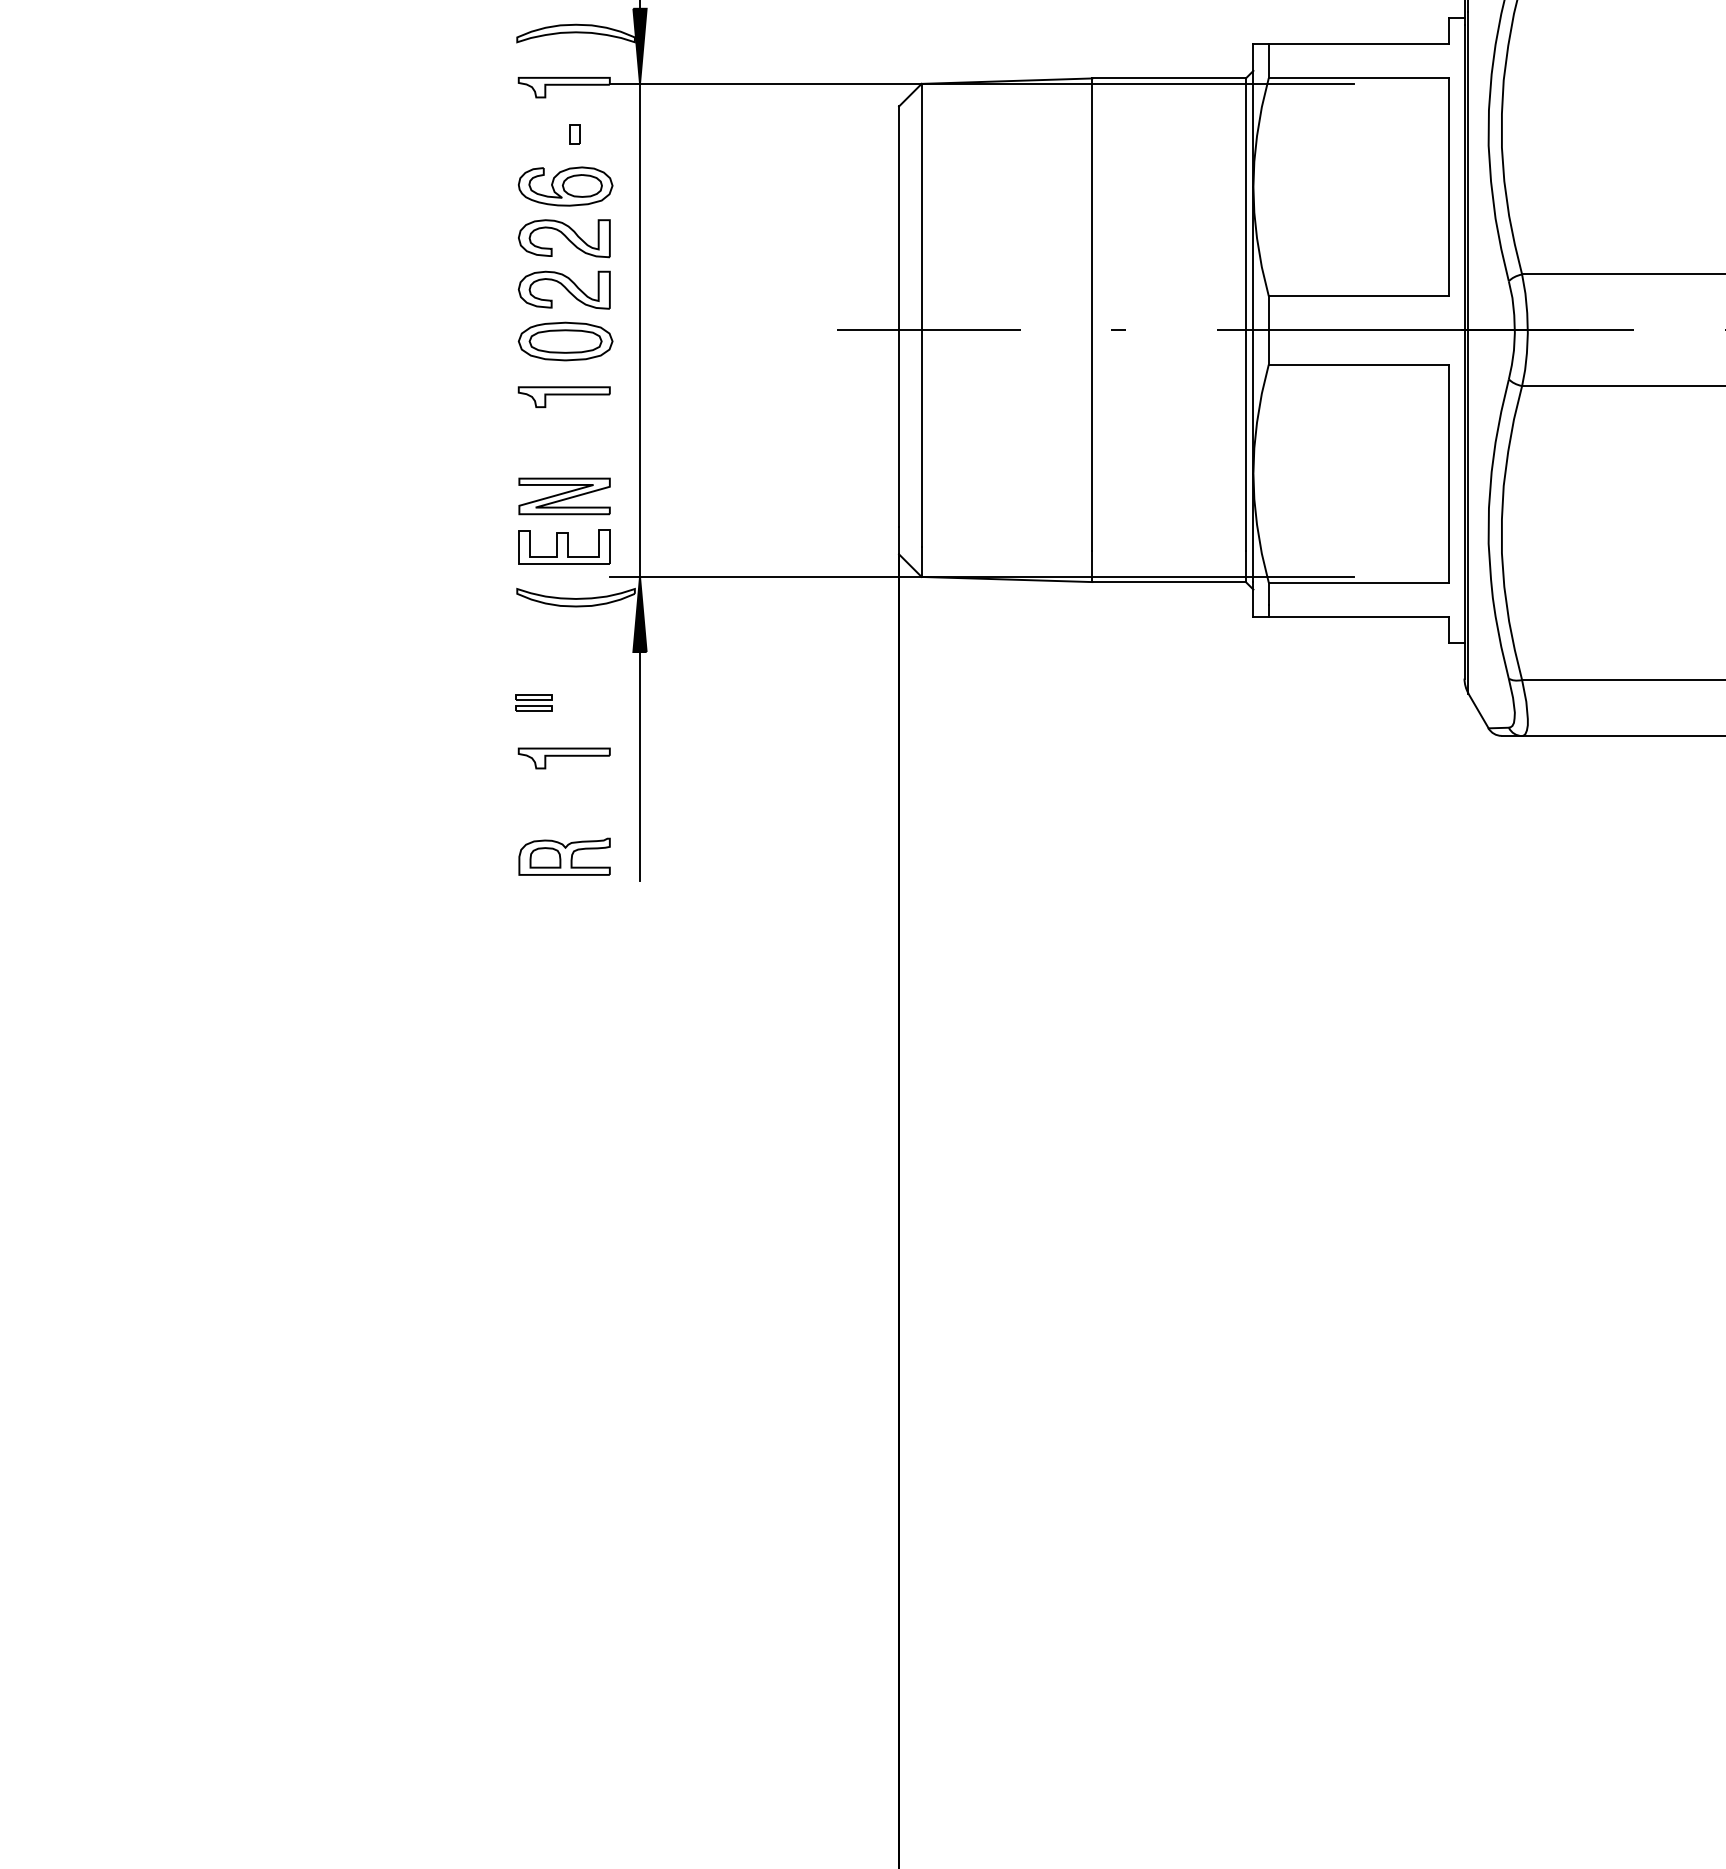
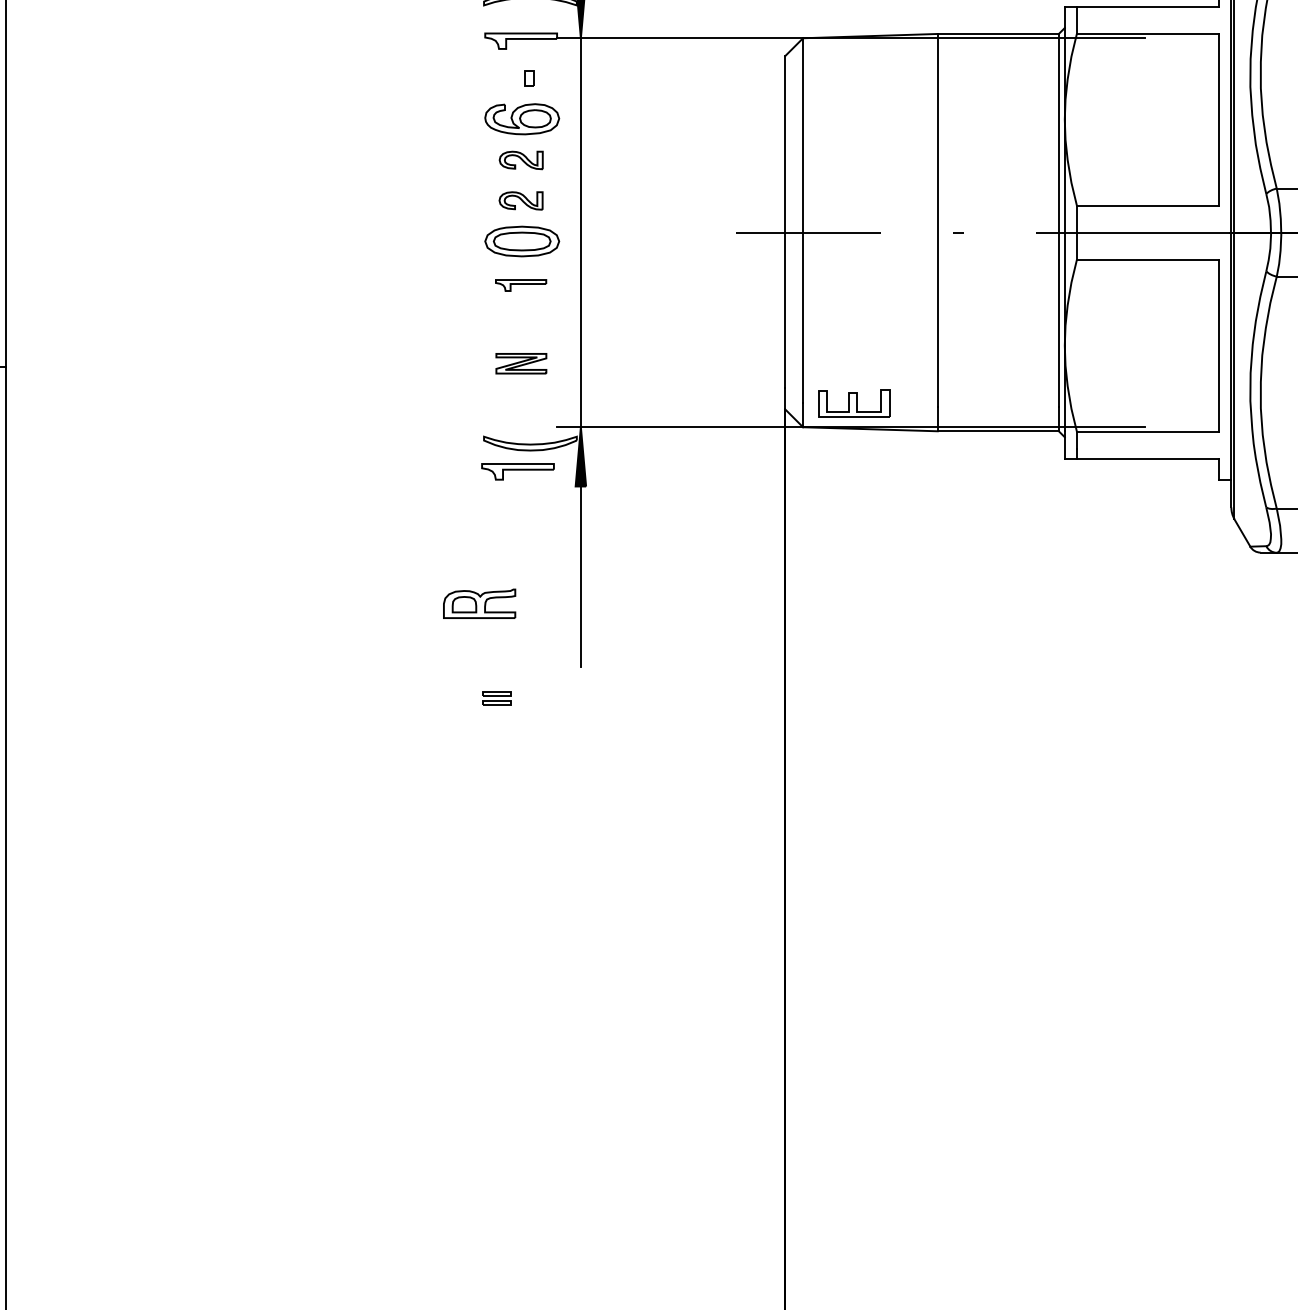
part: (564, 238) -> (521, 160), size x0.6
part: (563, 289) -> (520, 200), size x0.6
part: (563, 397) -> (520, 285), size x0.7
part: (564, 496) -> (521, 363), size x0.7
part: (564, 546) -> (854, 403), moved
part: (533, 702) -> (496, 698), moved
part: (563, 758) -> (517, 471), moved
part: (564, 856) -> (479, 603), moved

